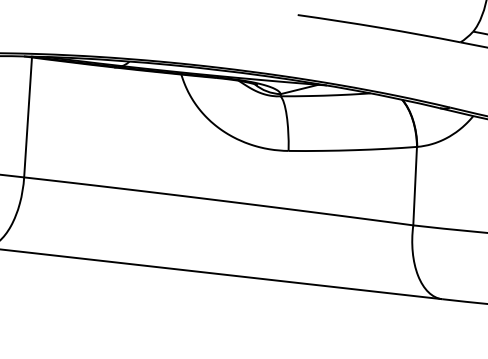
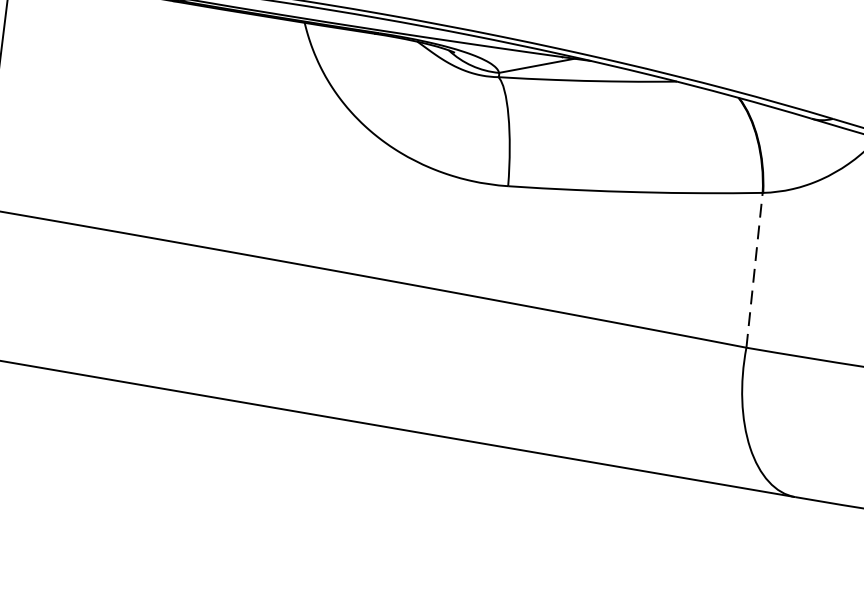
line: (415, 185) -> (755, 269), solid -> dashed

